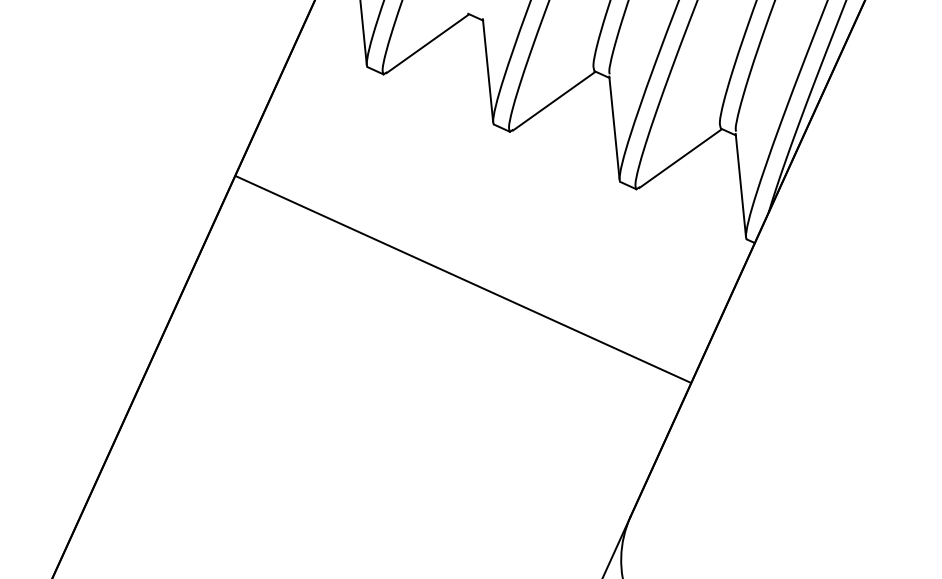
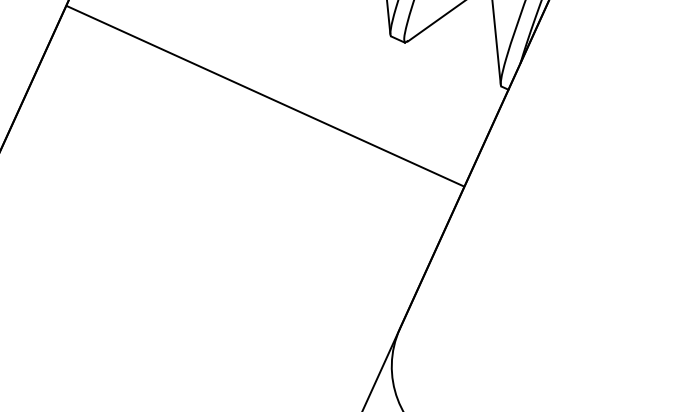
line: (463, 279) -> (265, 96), moved

